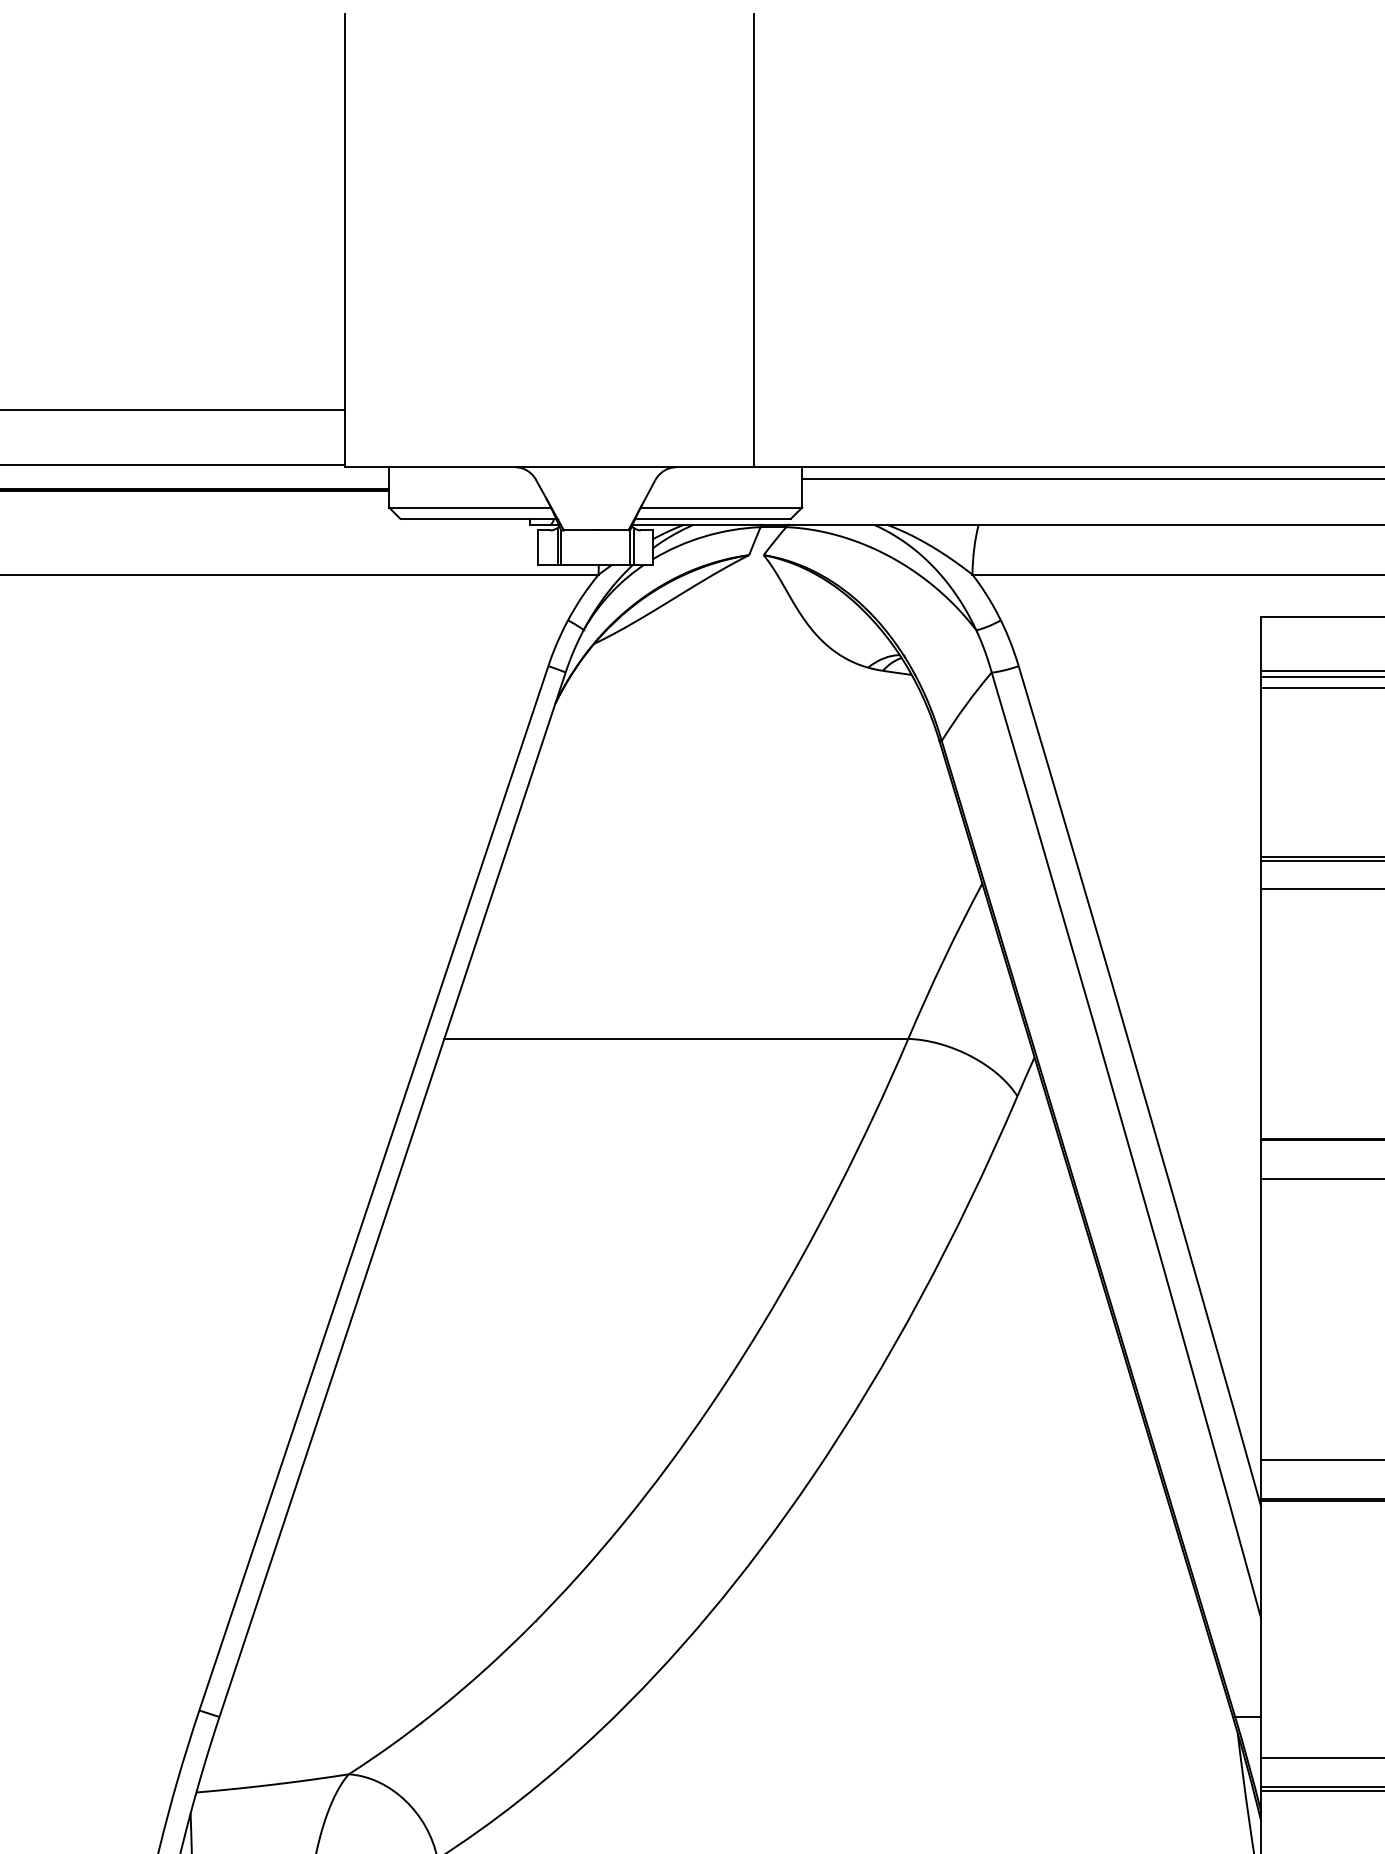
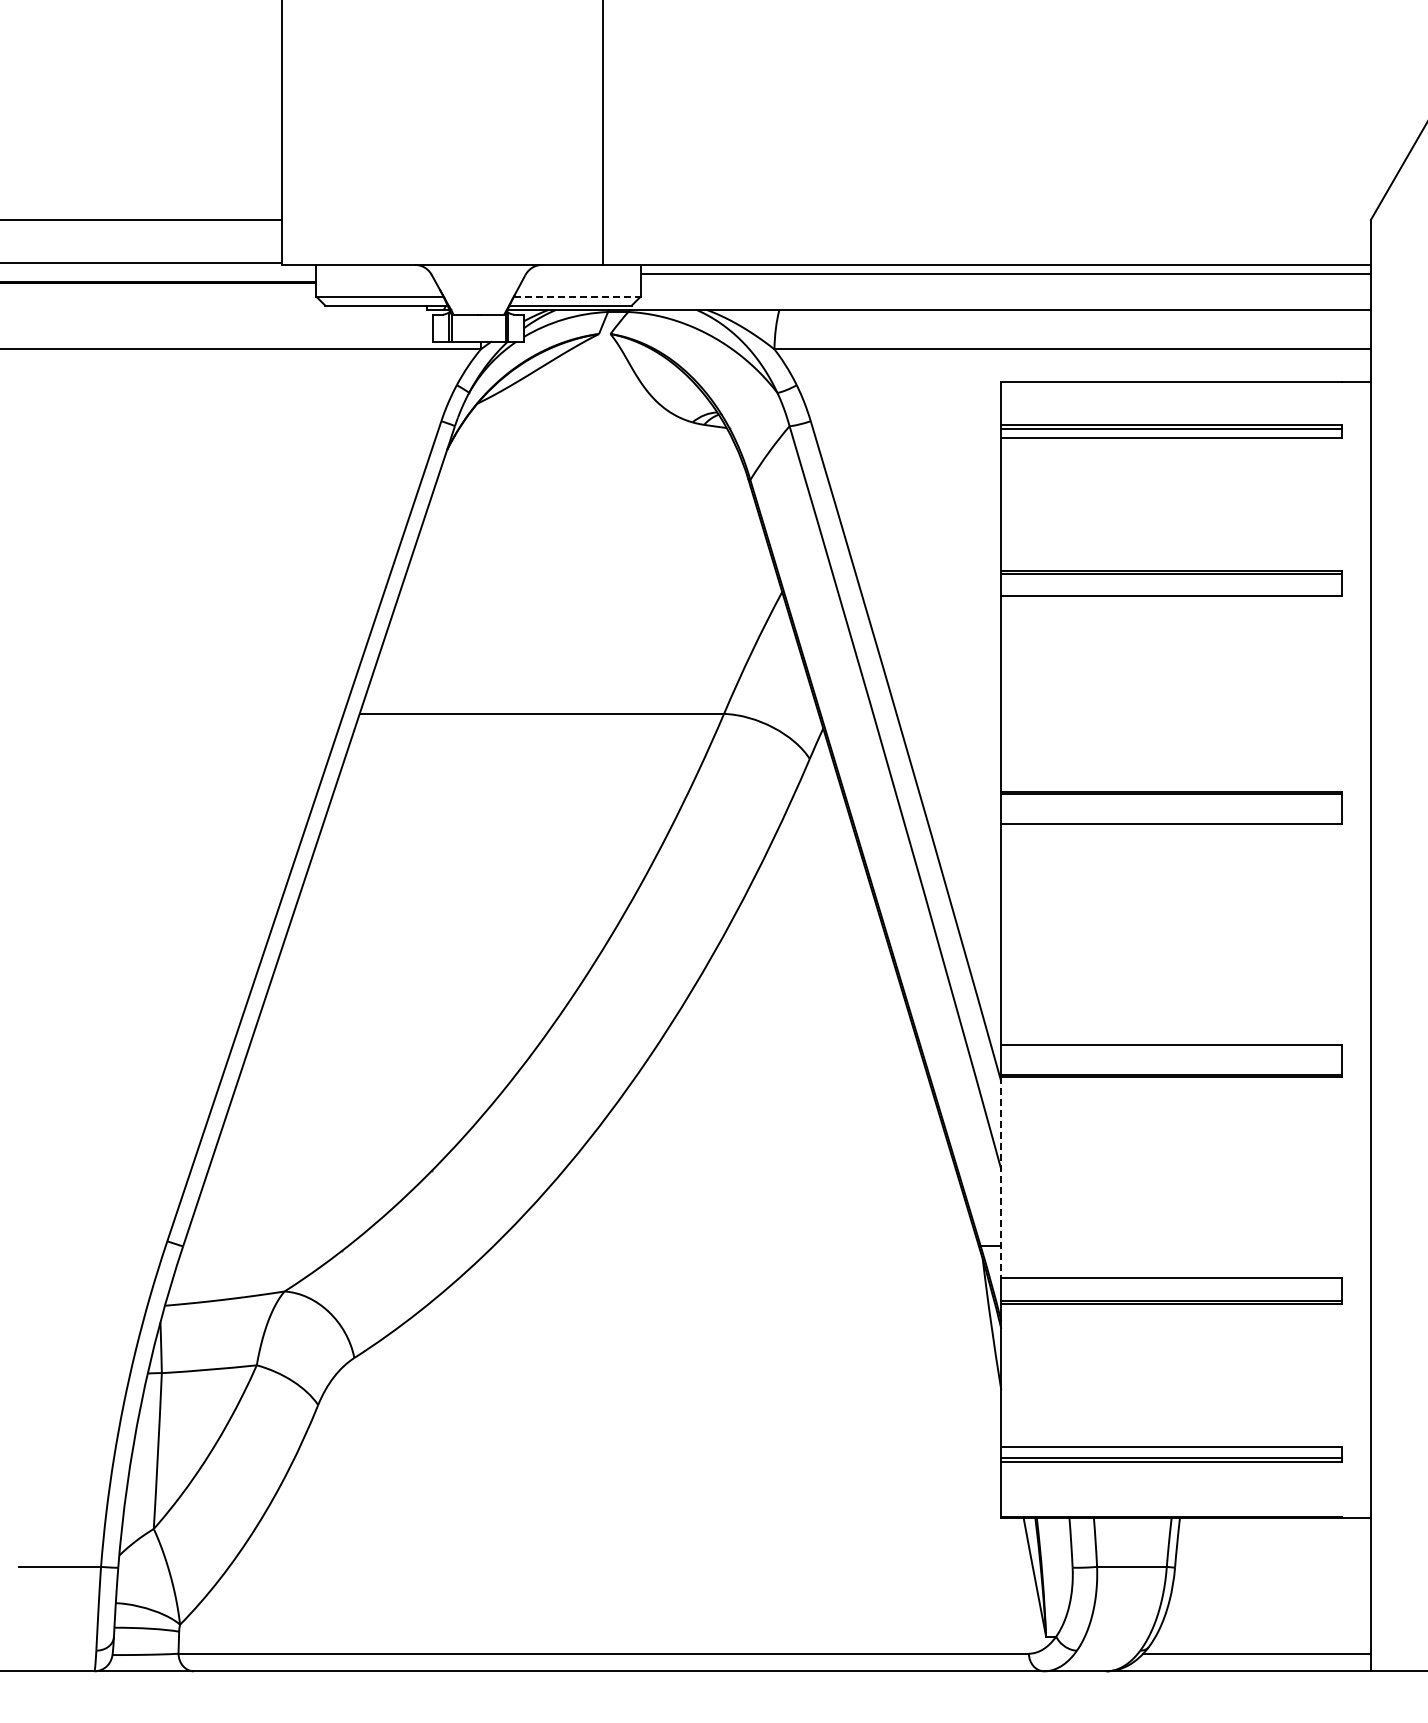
line: (721, 507) -> (577, 296), solid -> dashed
line: (1261, 1629) -> (1001, 1177), solid -> dashed

